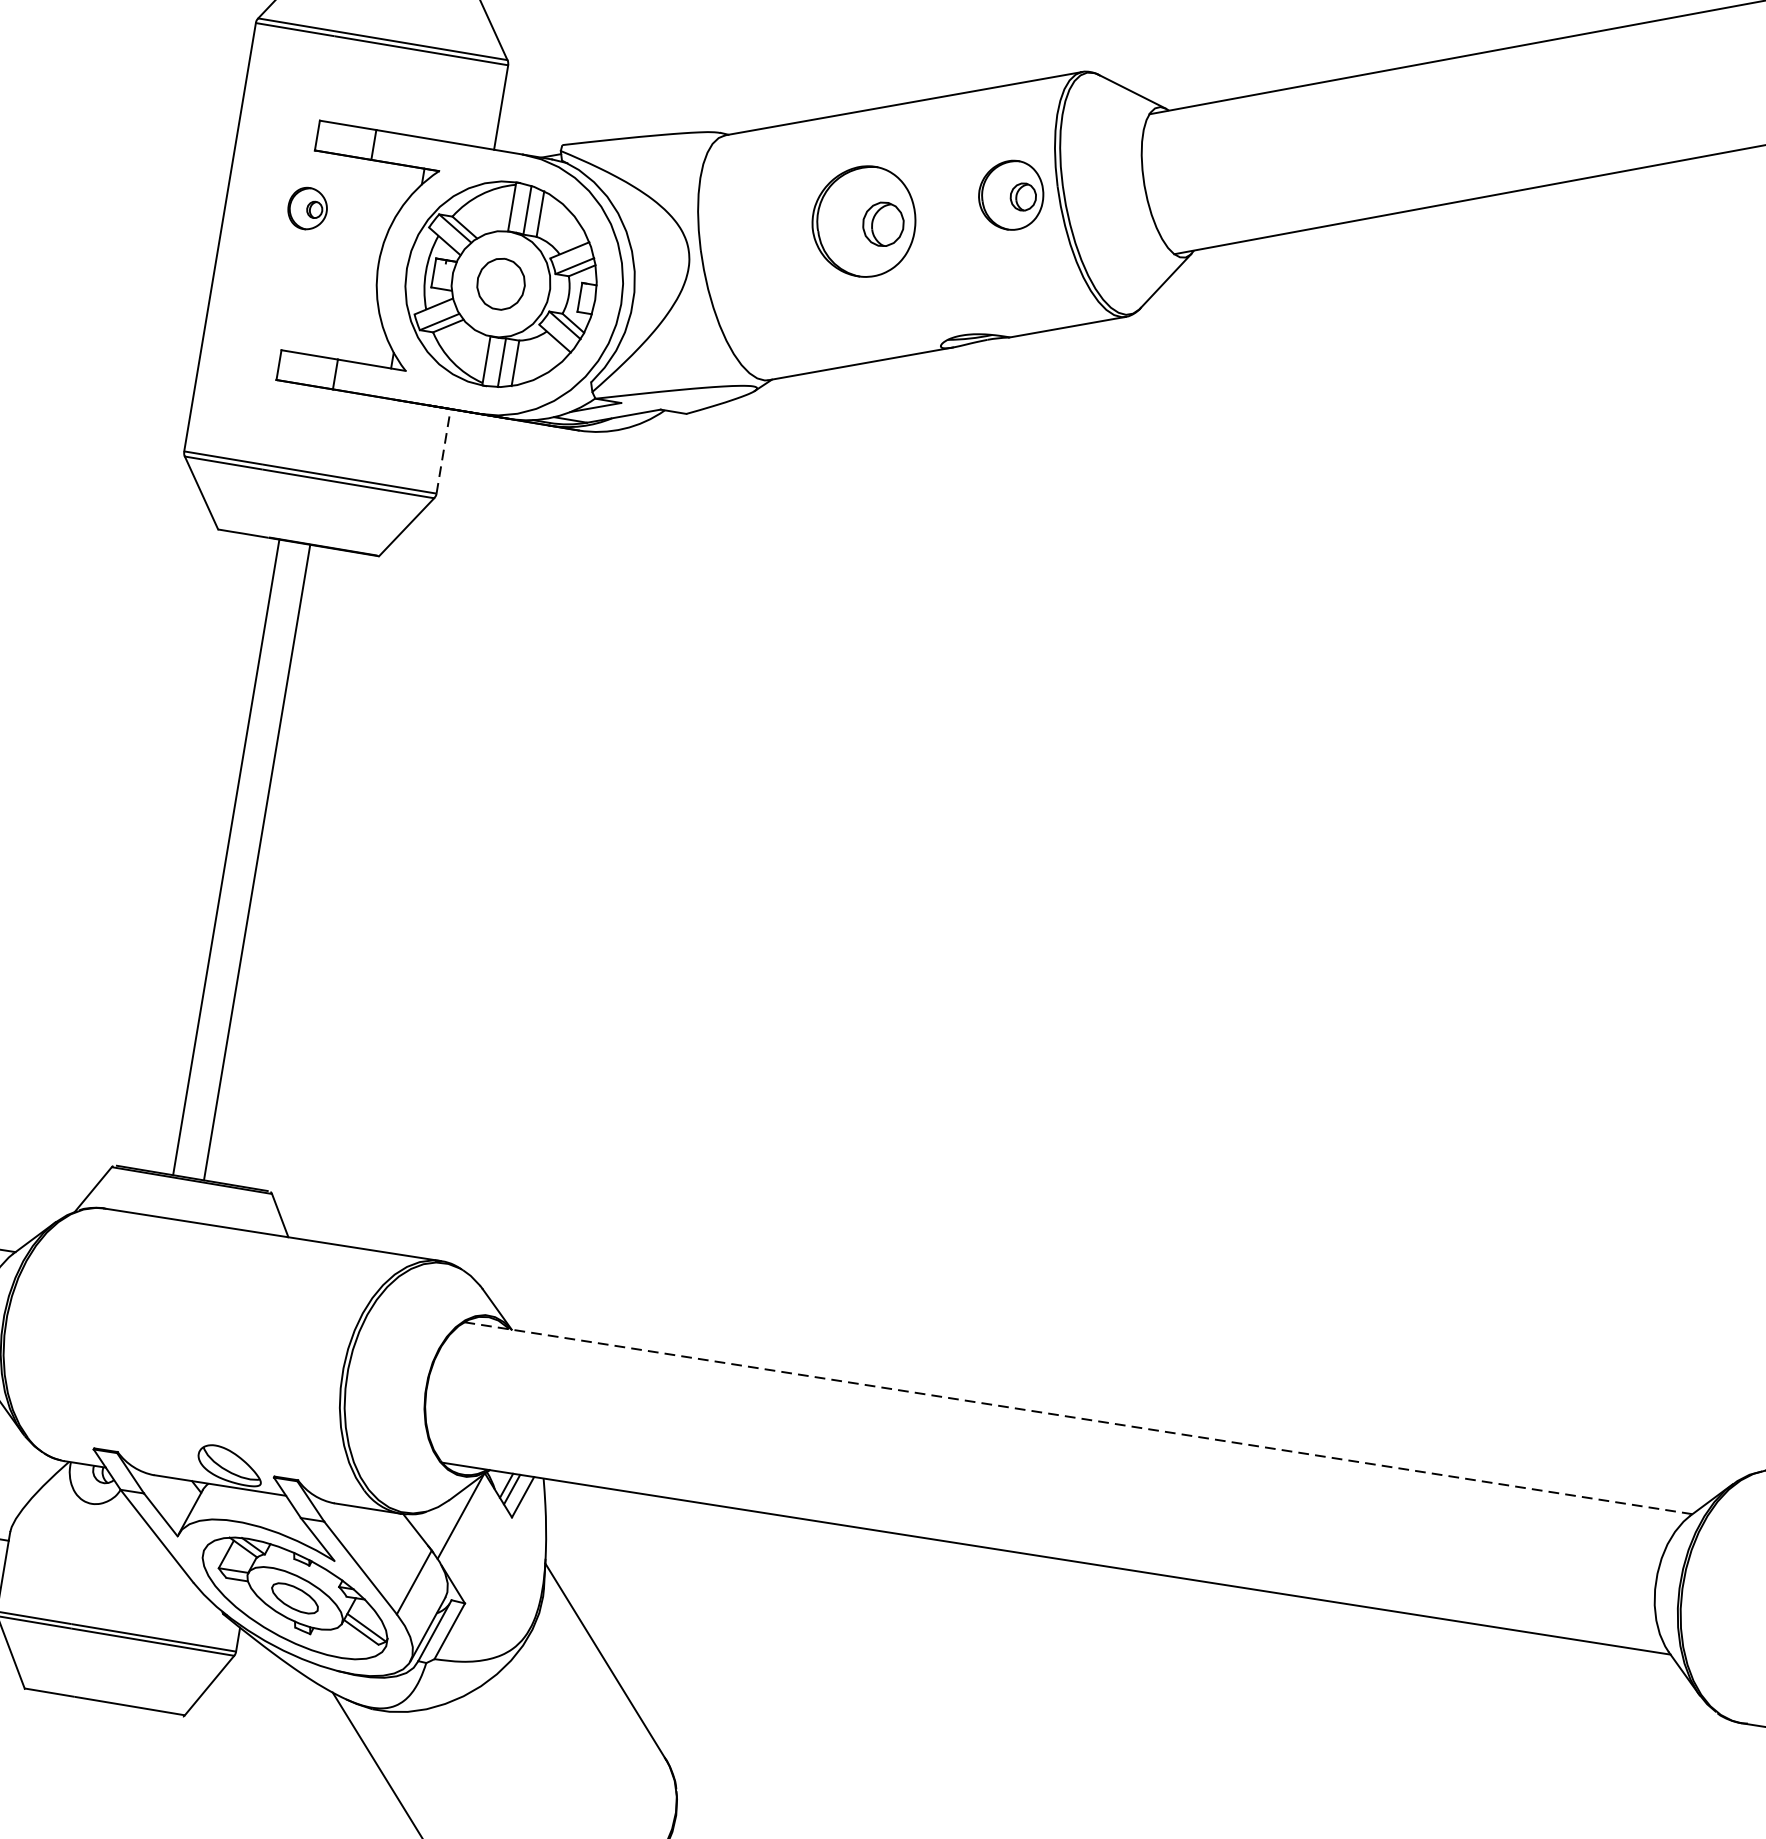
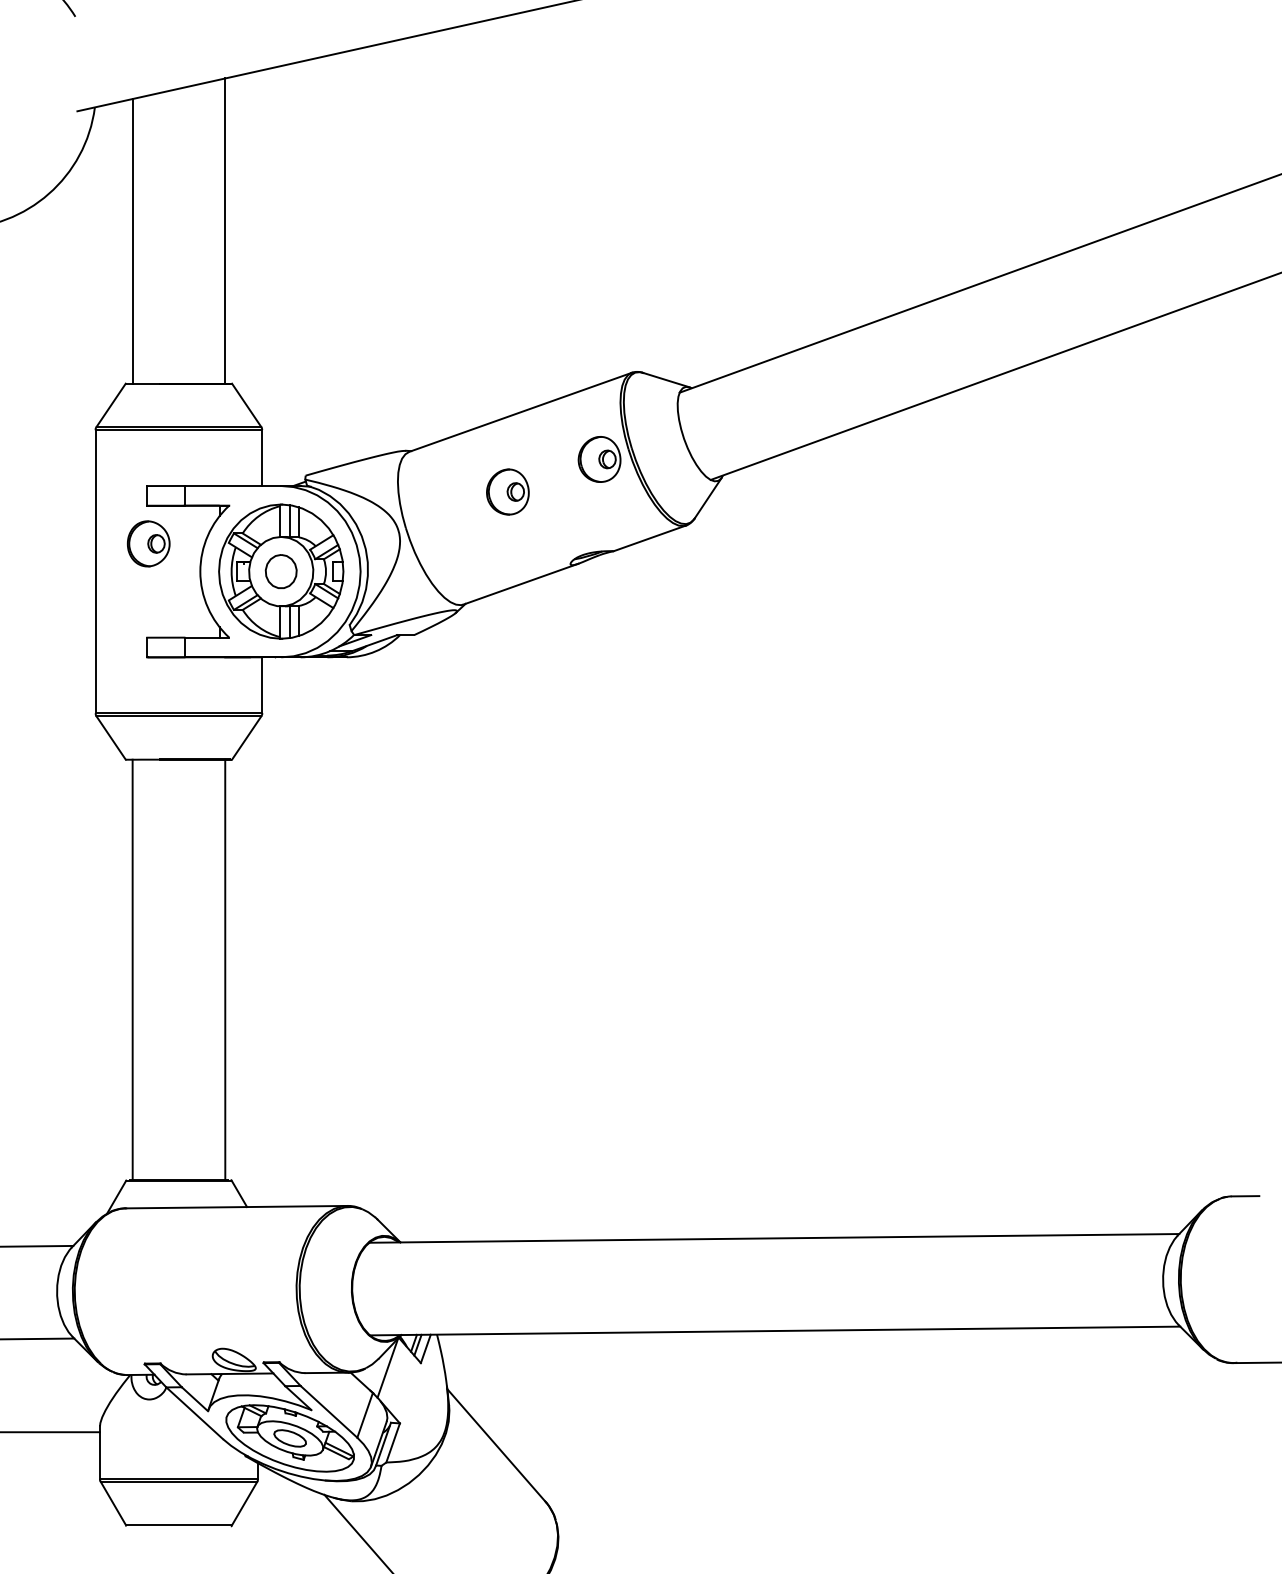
part: (307, 207) -> (148, 543), size x1.67
part: (863, 220) -> (507, 491), size x0.62
line: (443, 451) -> (262, 685), dashed -> solid
line: (226, 857) -> (225, 969), moved
line: (256, 862) -> (132, 969), moved
line: (1077, 1418) -> (773, 1238), dashed -> solid

